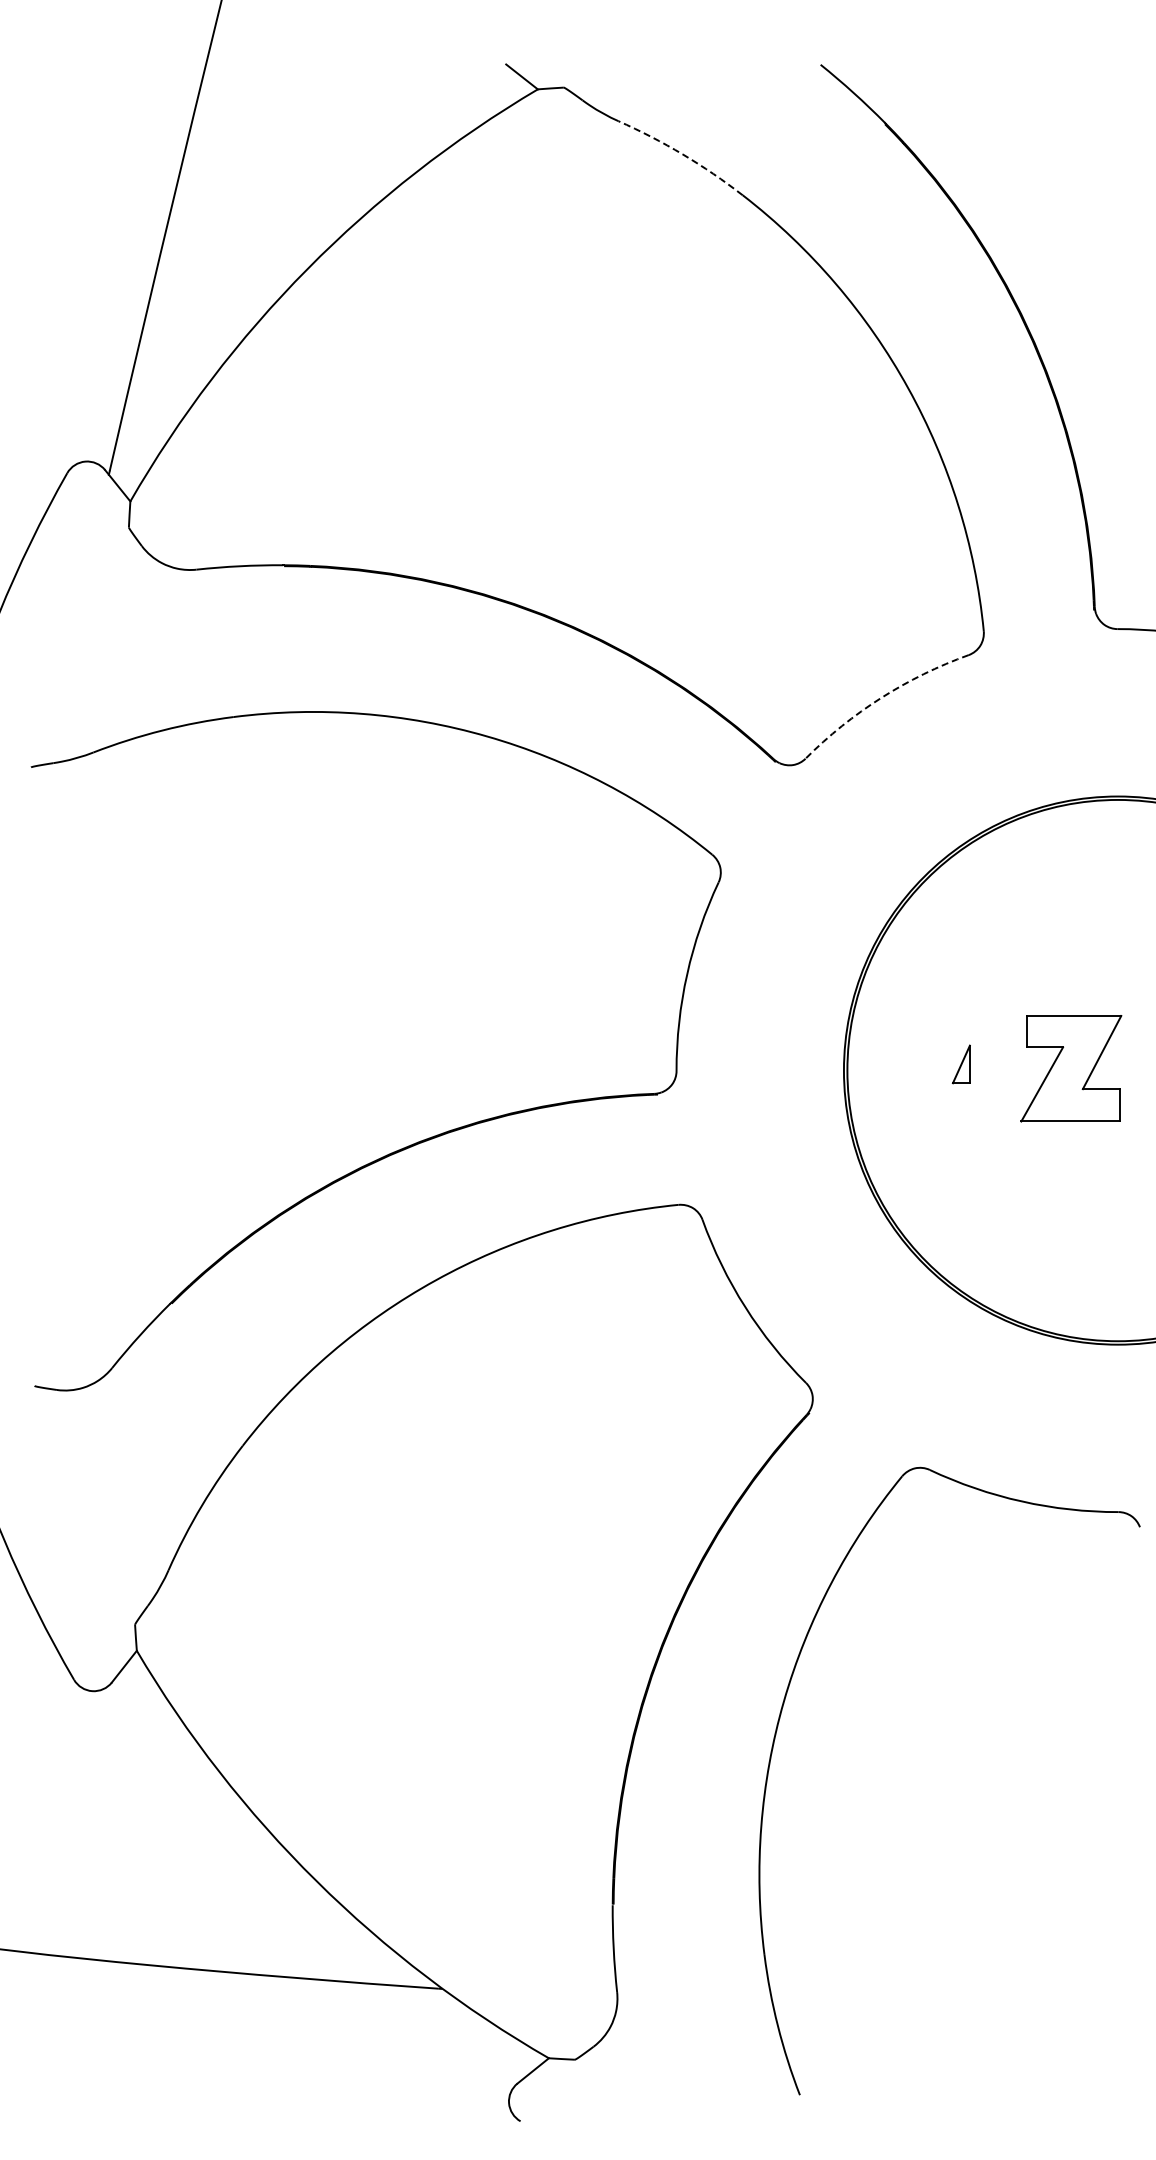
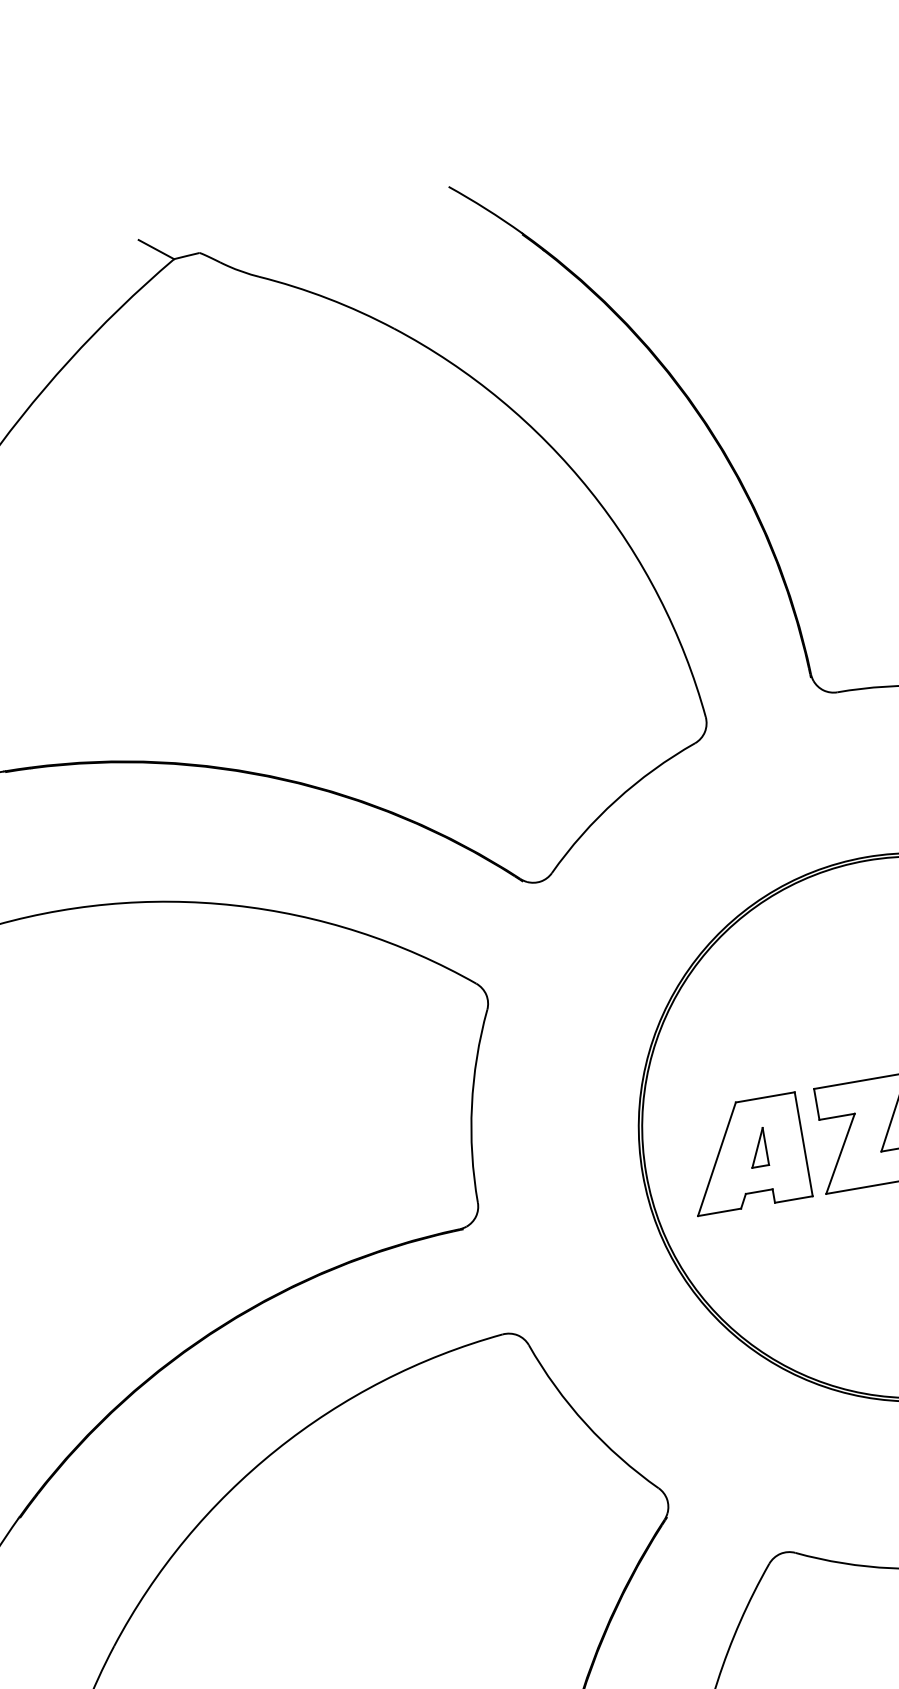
arc: (682, 154) -> (327, 298), dashed -> solid
arc: (881, 697) -> (616, 799), dashed -> solid
part: (949, 1068) -> (746, 1153), added

